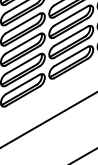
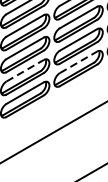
line: (71, 56) -> (78, 62), solid -> dashed
line: (23, 63) -> (25, 70), solid -> dashed

